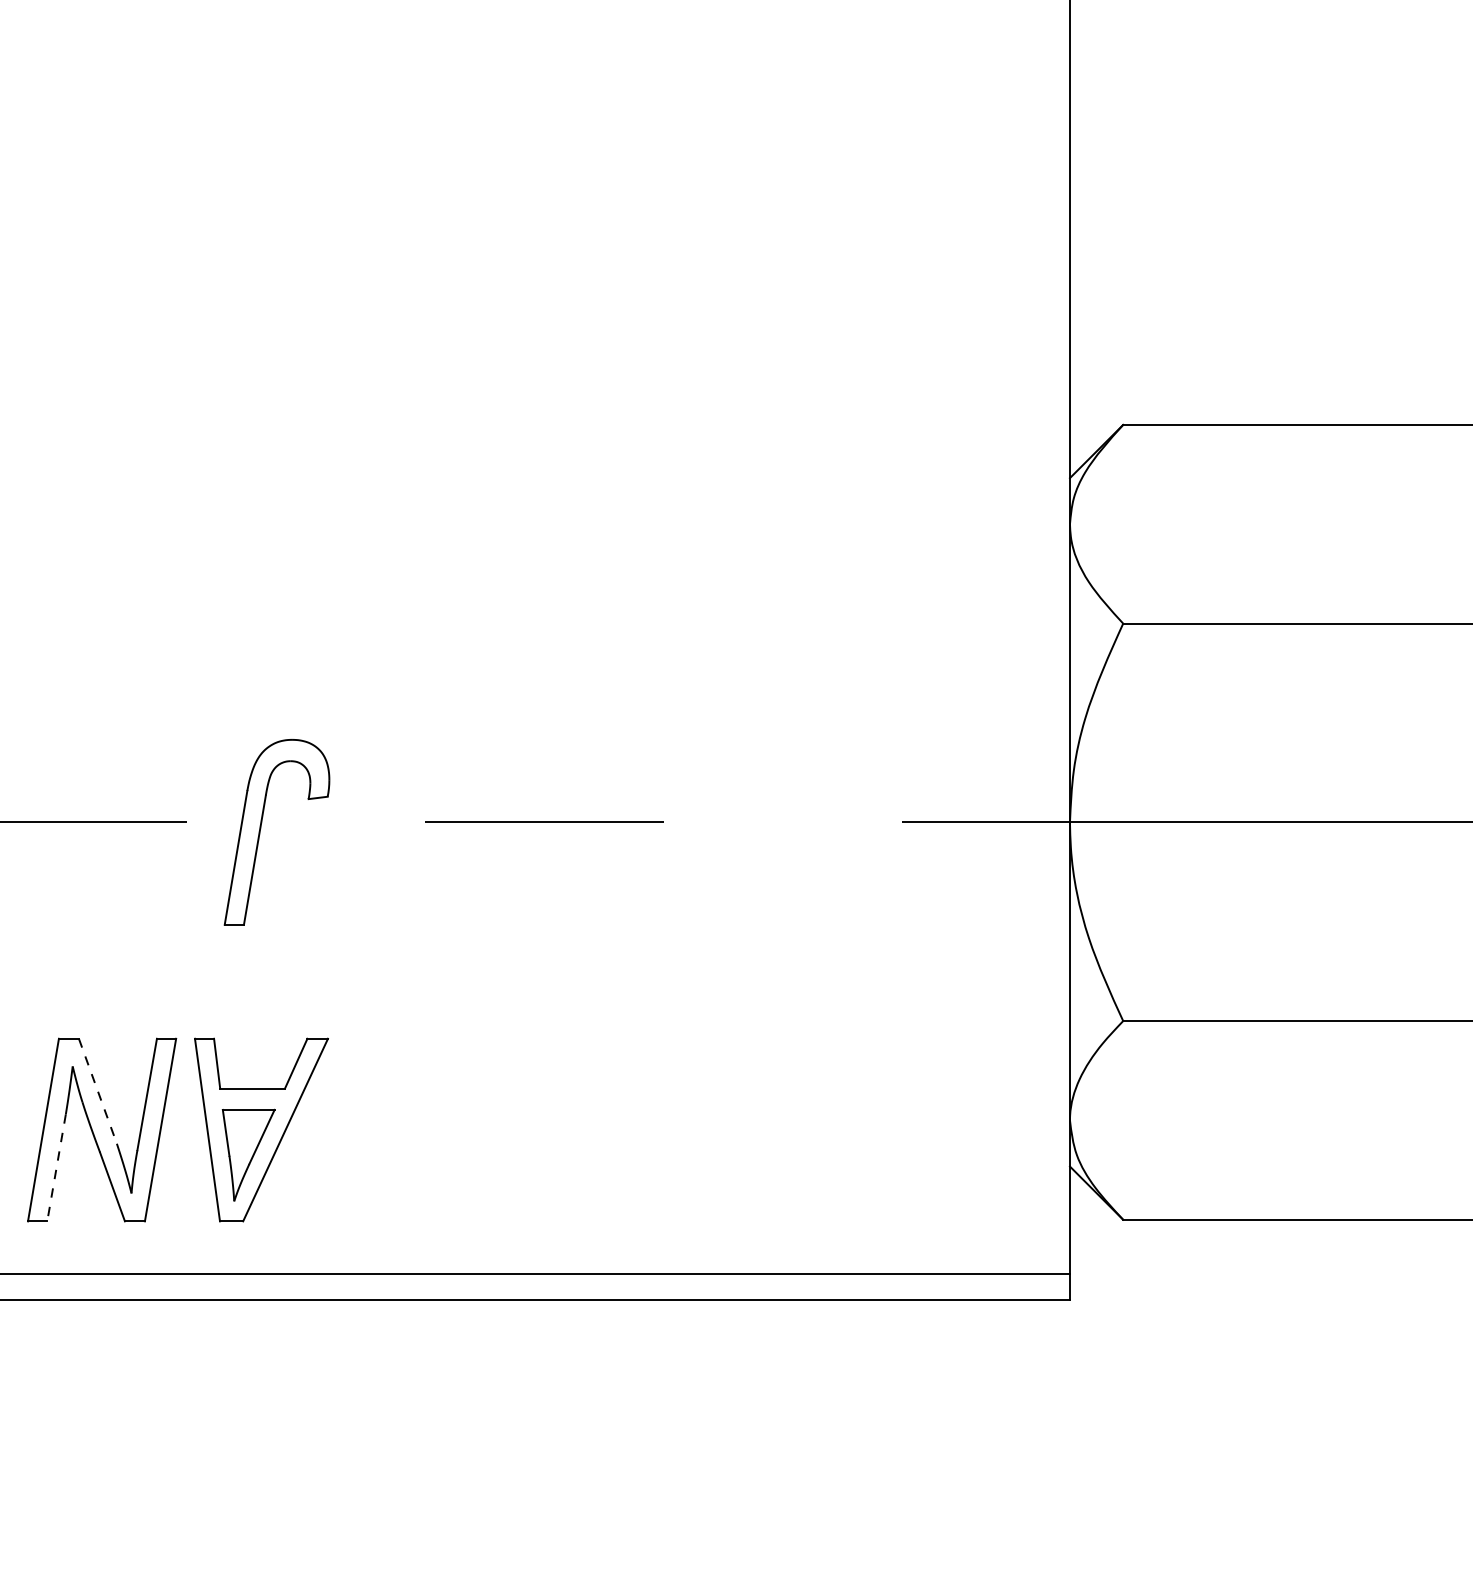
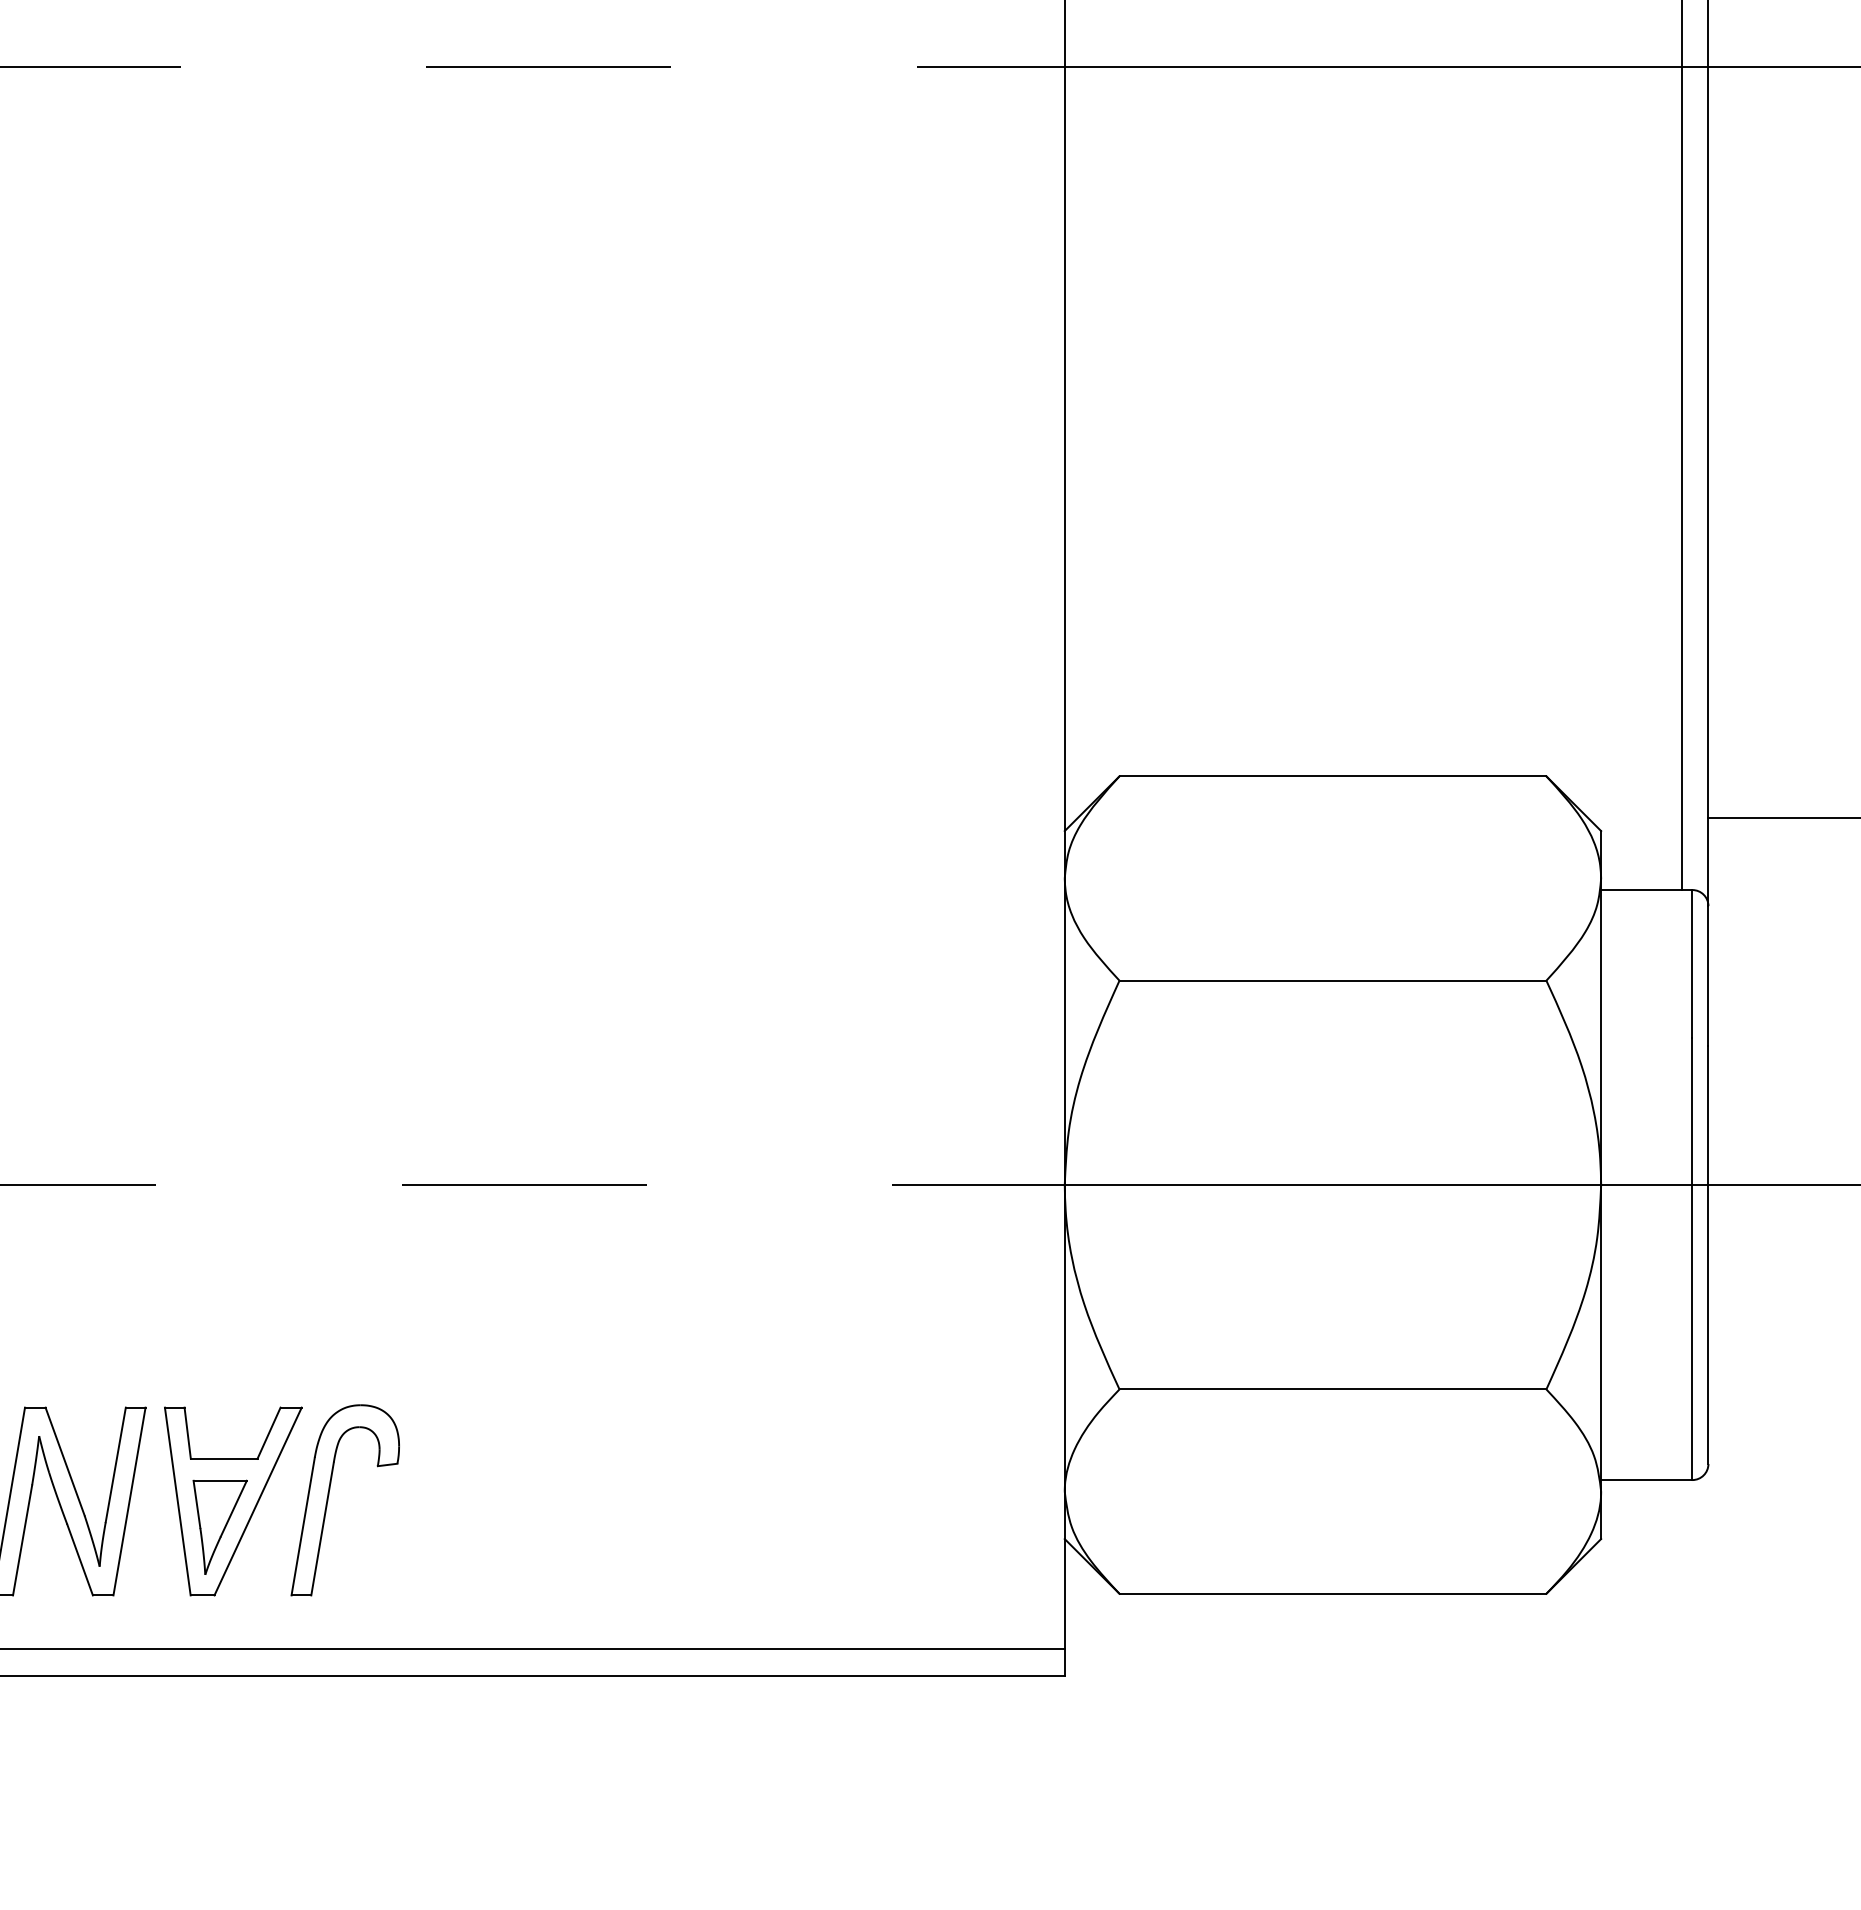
part: (261, 827) -> (329, 1495), moved
line: (98, 1092) -> (65, 1462), dashed -> solid
line: (56, 1167) -> (22, 1540), dashed -> solid

